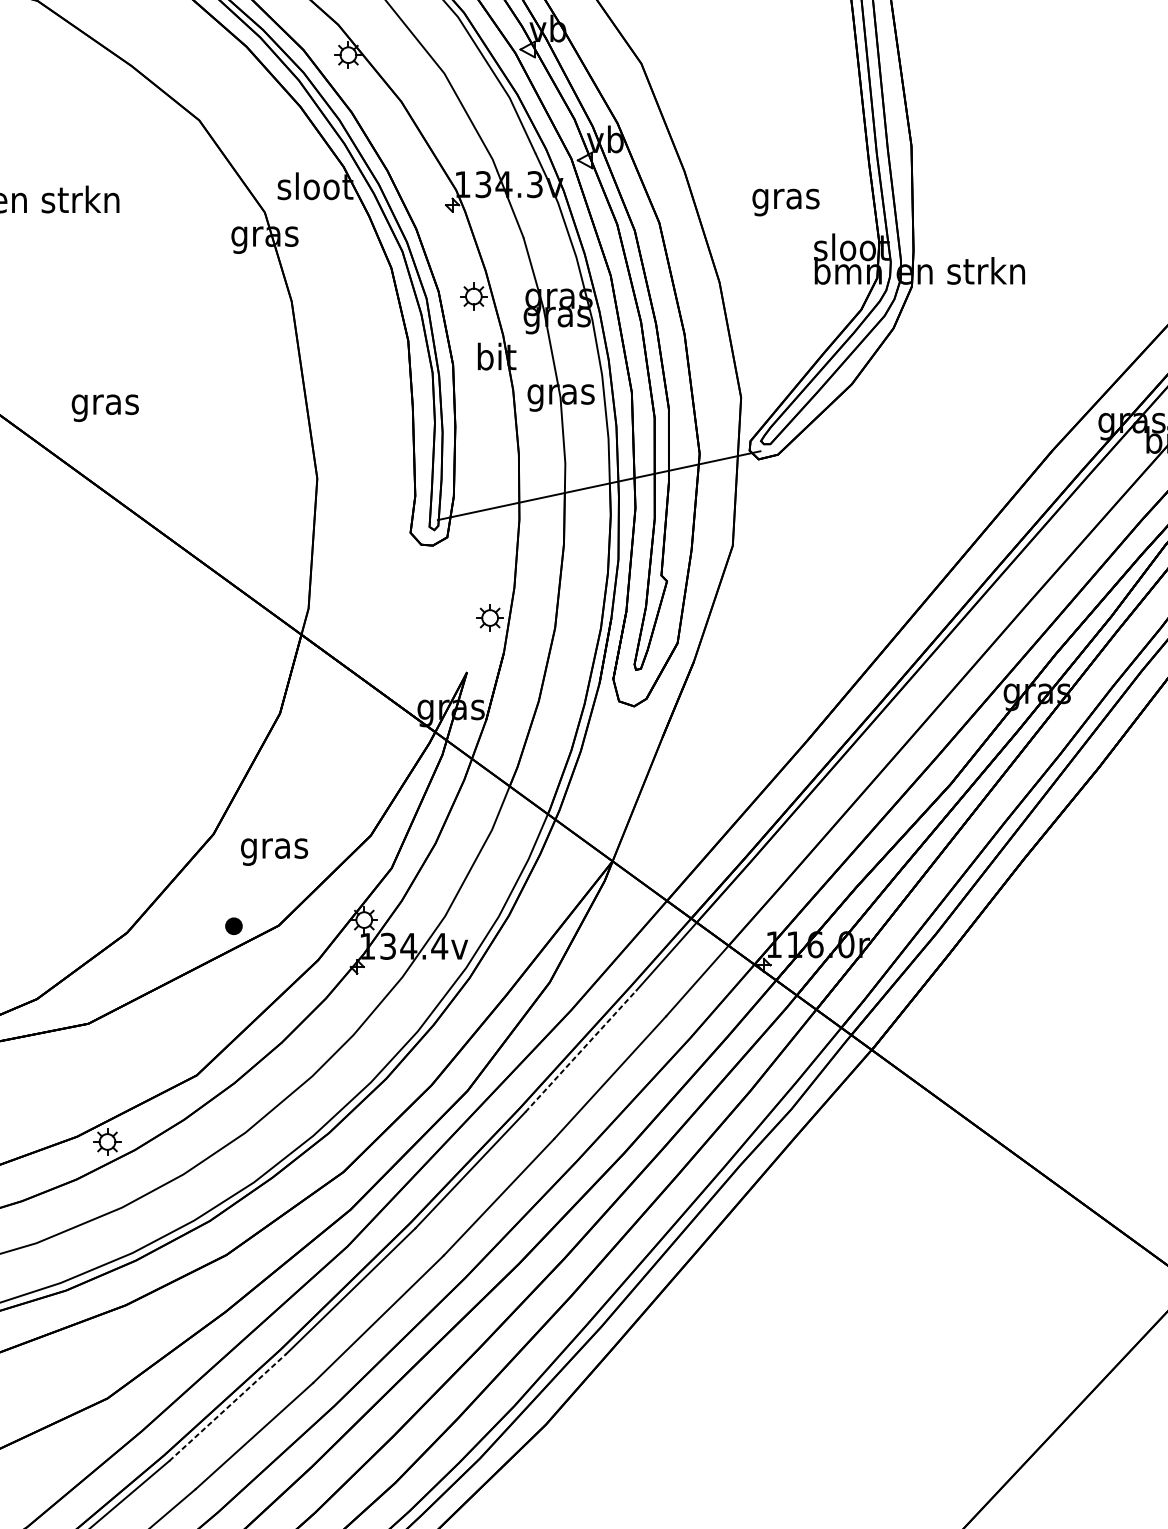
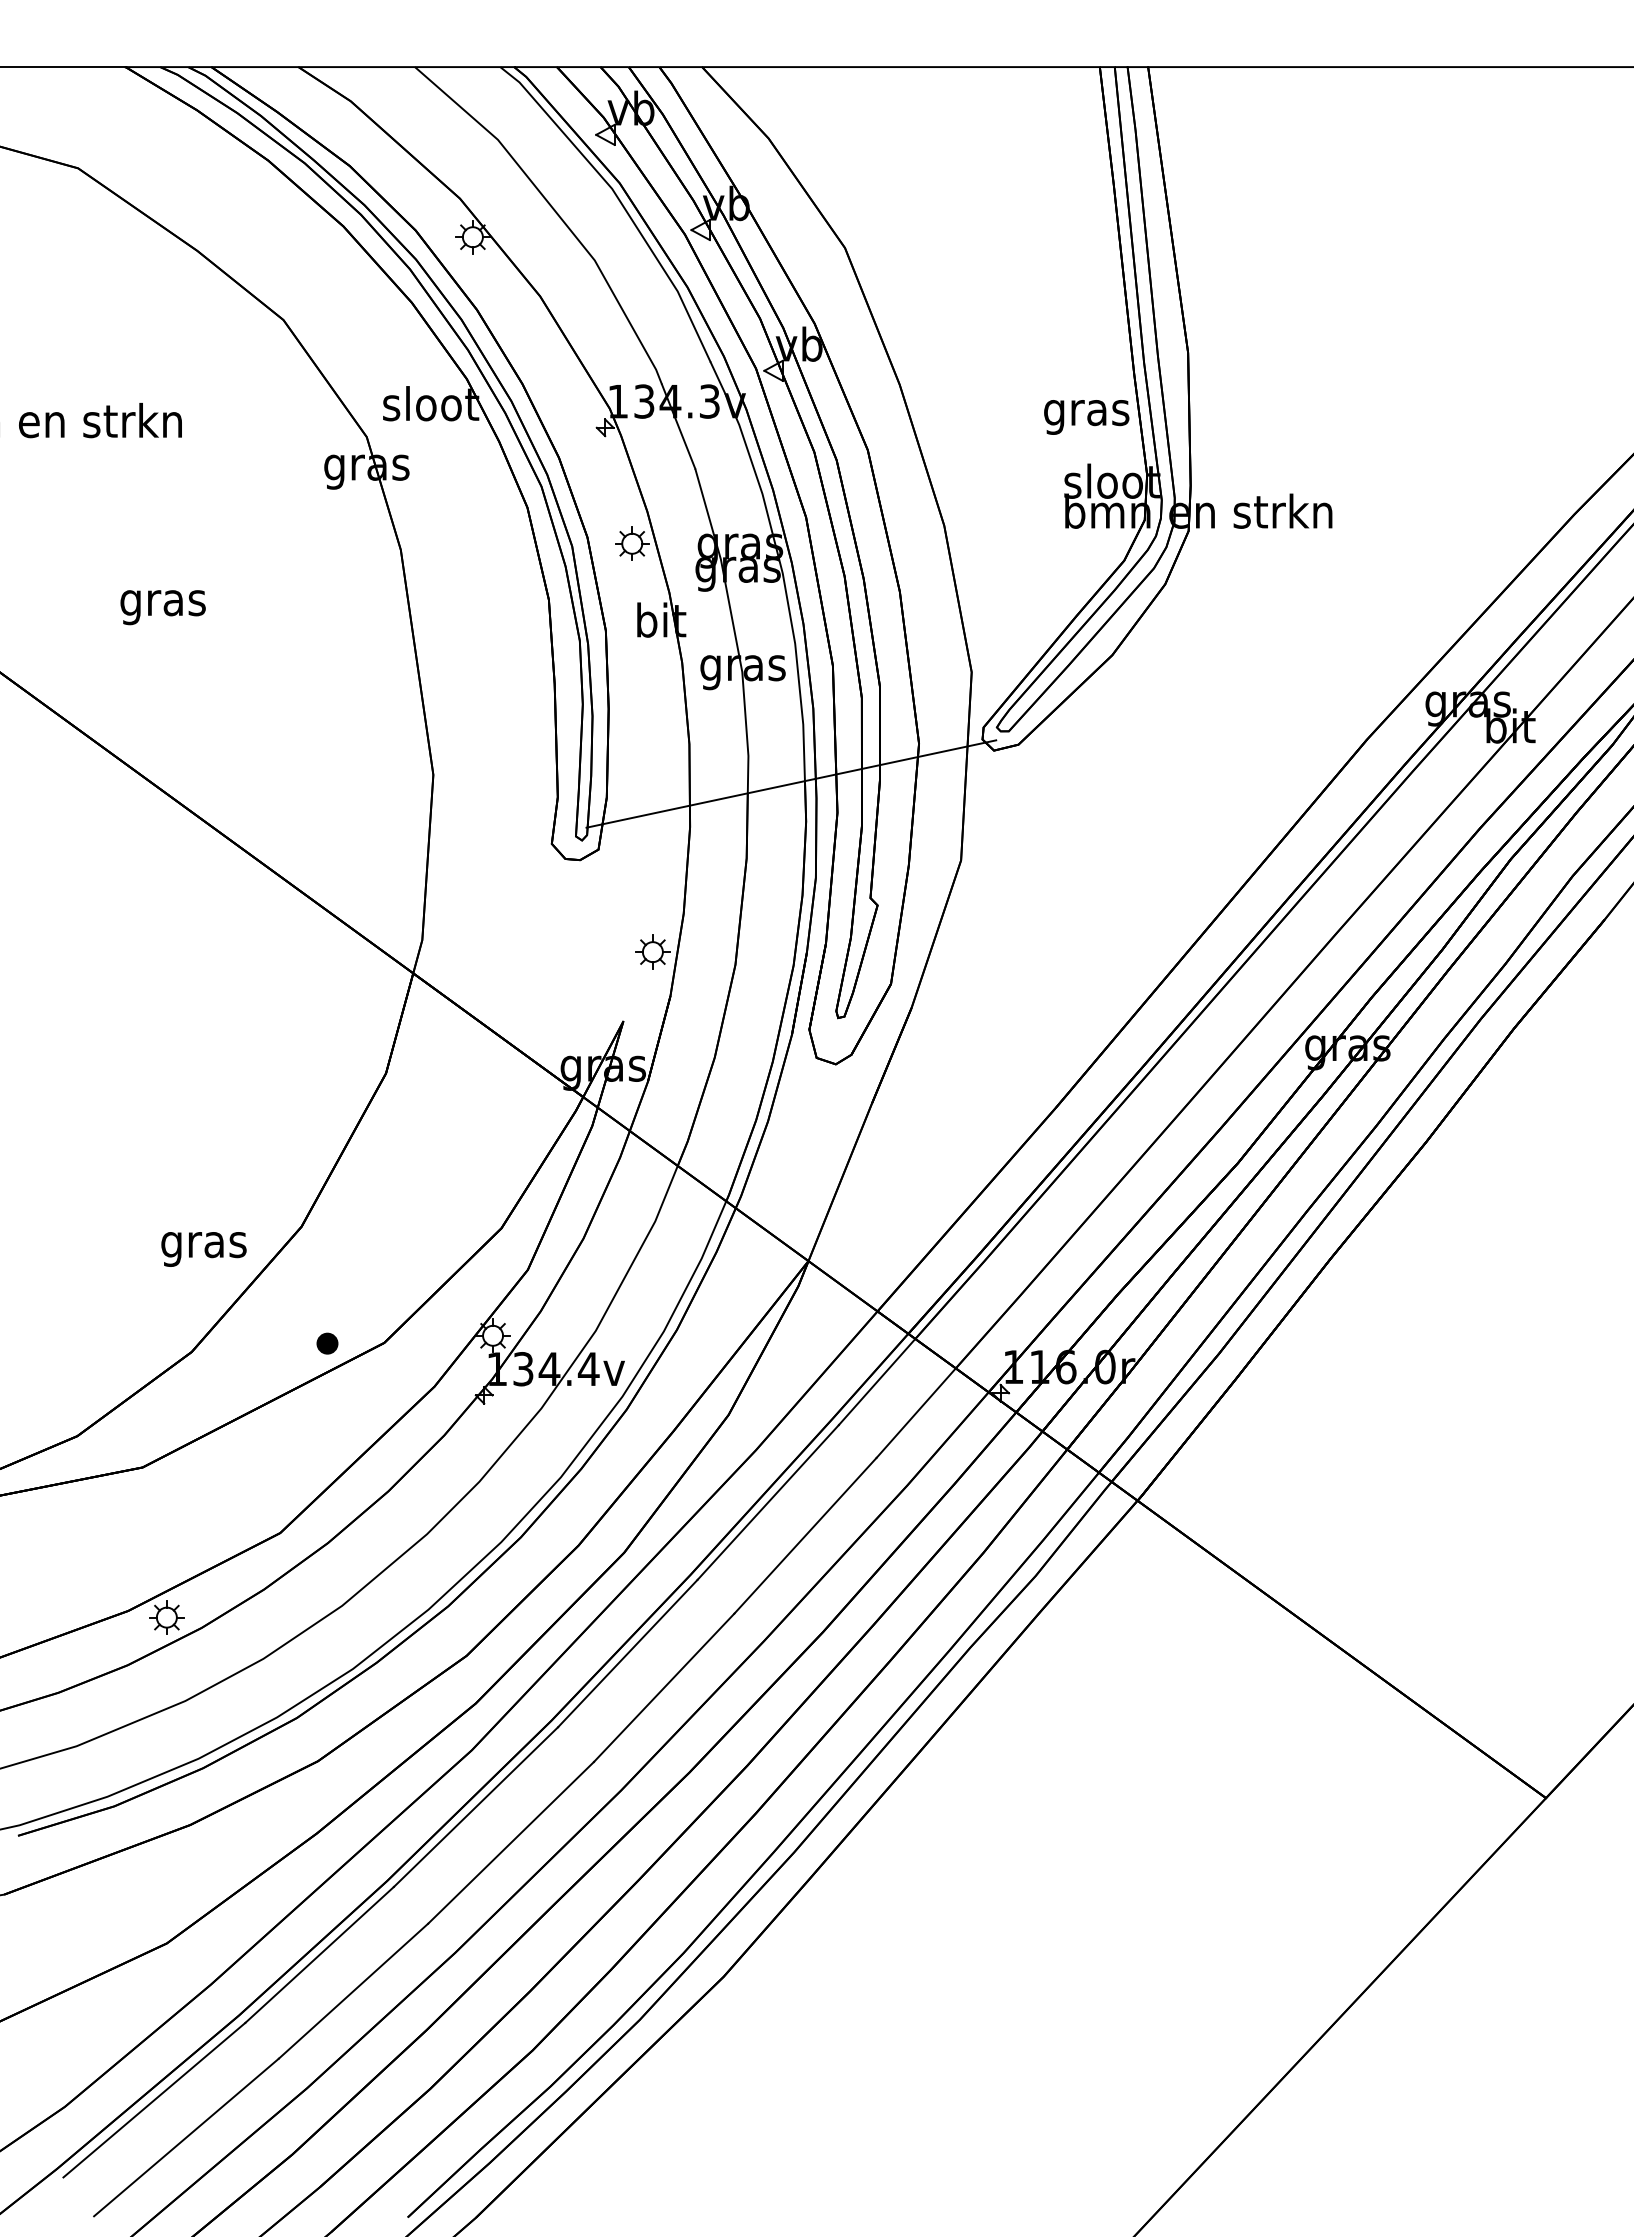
text: (785, 202) -> (1086, 417), moved
text: (104, 408) -> (162, 607), moved
text: (274, 852) -> (203, 1249), moved
line: (581, 1051) -> (768, 1502), dashed -> solid
line: (227, 1407) -> (319, 1954), dashed -> solid

